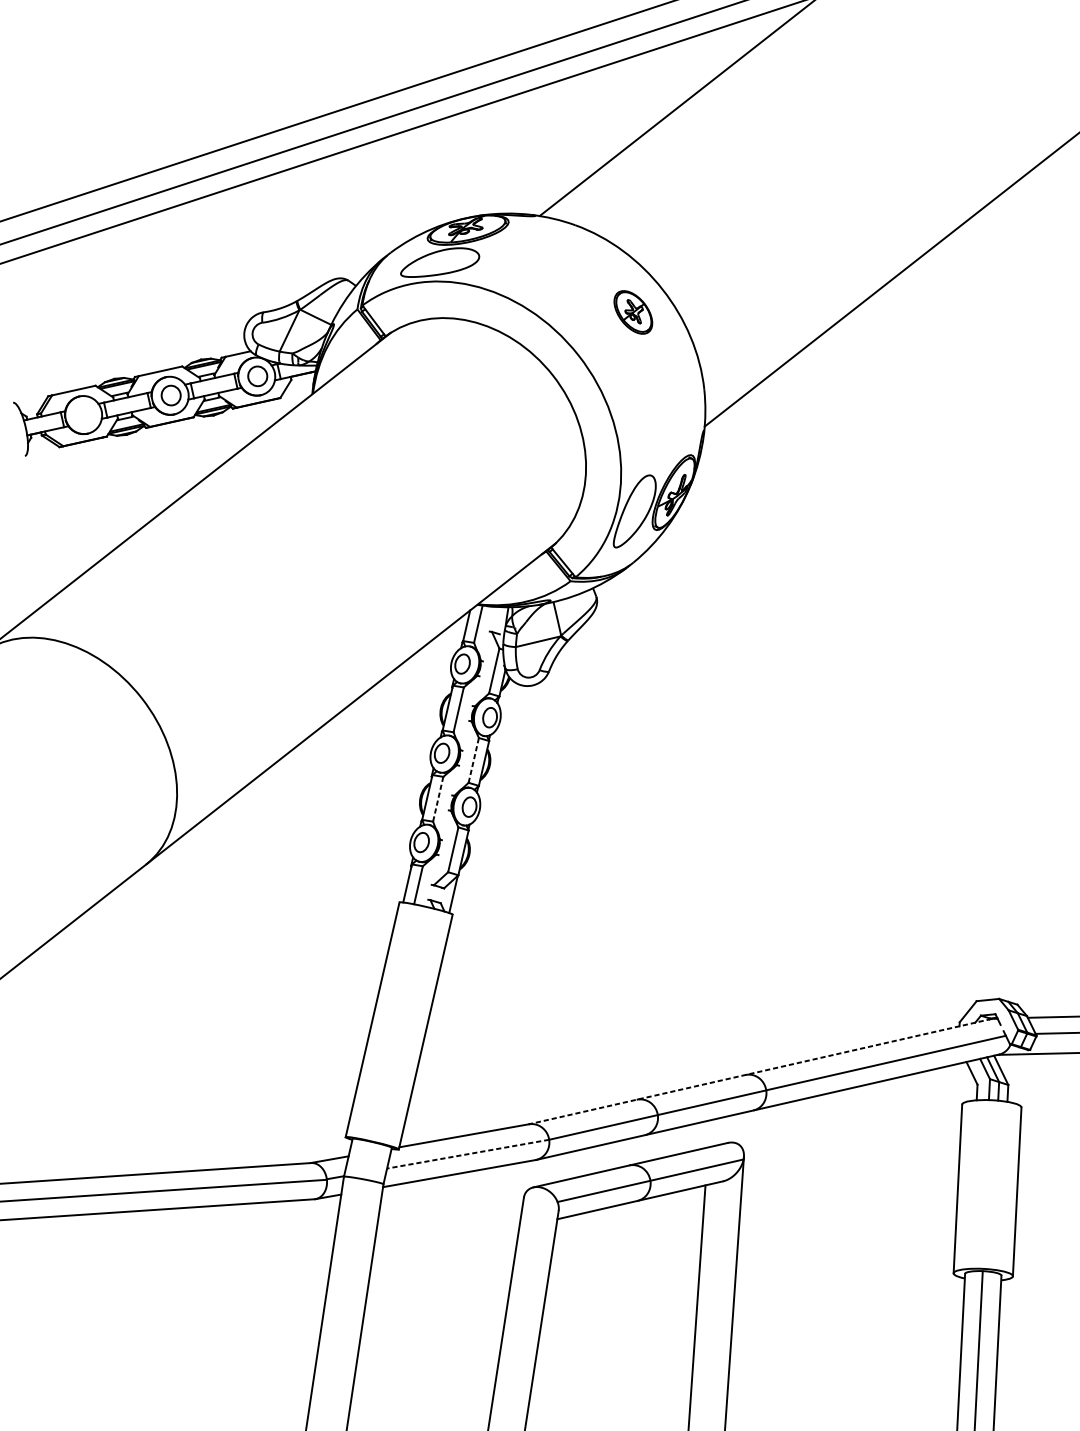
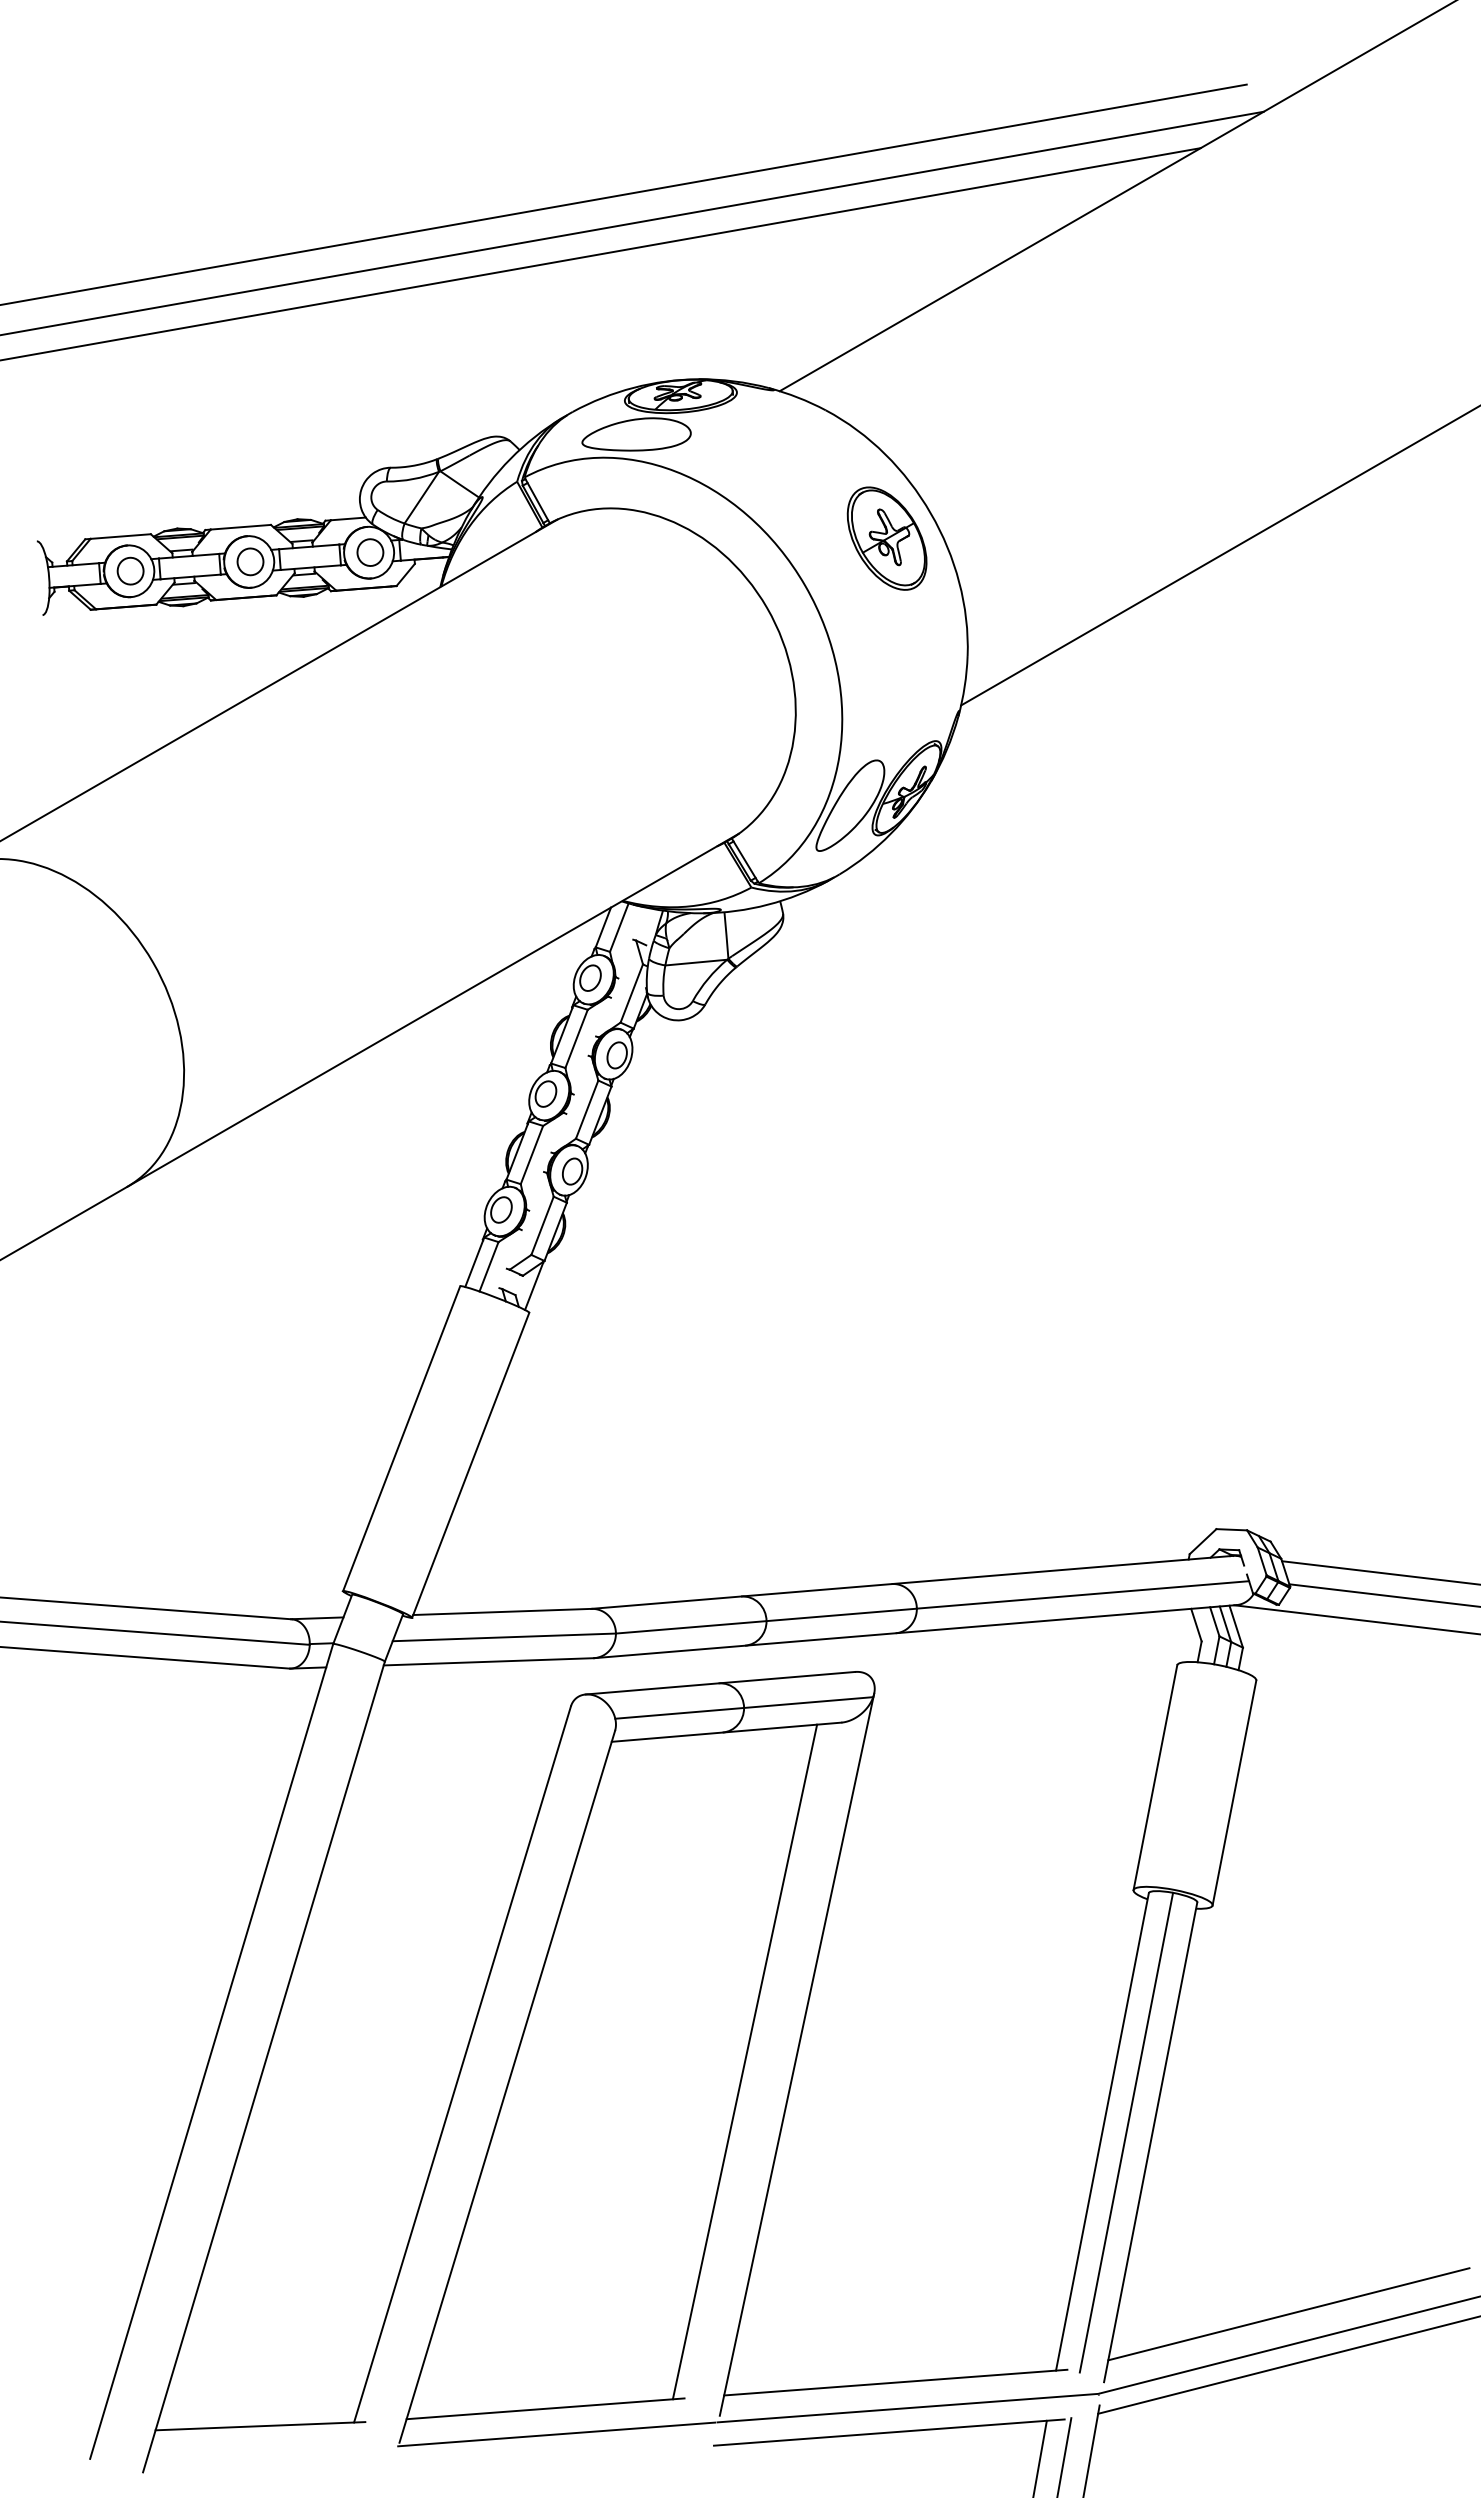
part: (632, 312) -> (886, 538), size x1.67
part: (84, 414) -> (130, 570), added
line: (474, 760) -> (587, 1109), dashed -> solid
line: (437, 799) -> (531, 1155), dashed -> solid
line: (759, 1071) -> (911, 1582), dashed -> solid
line: (468, 1154) -> (504, 1637), dashed -> solid

